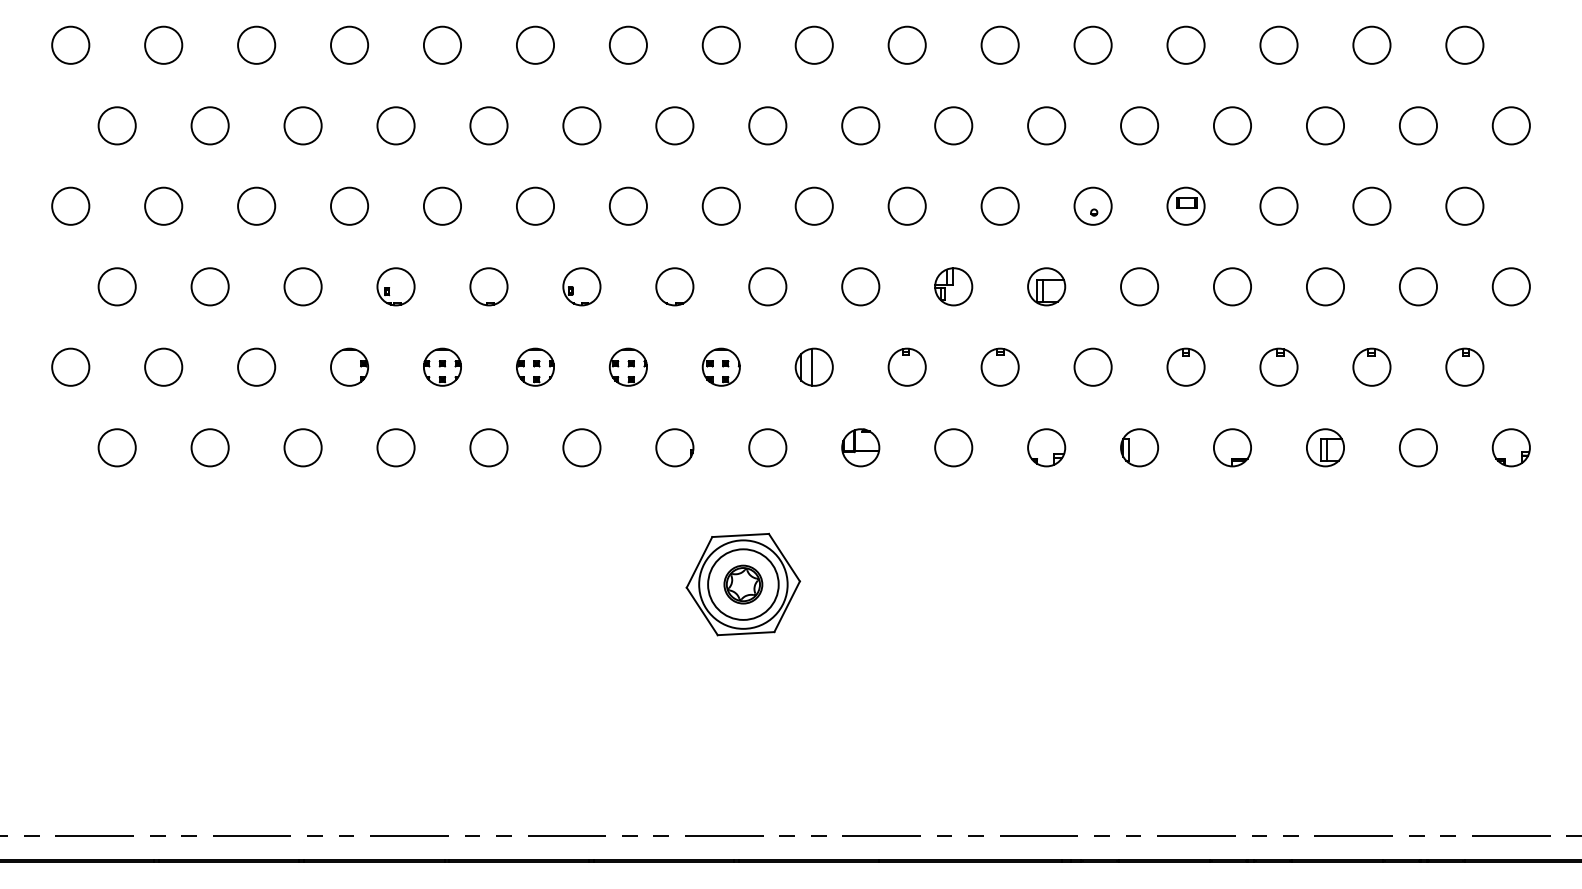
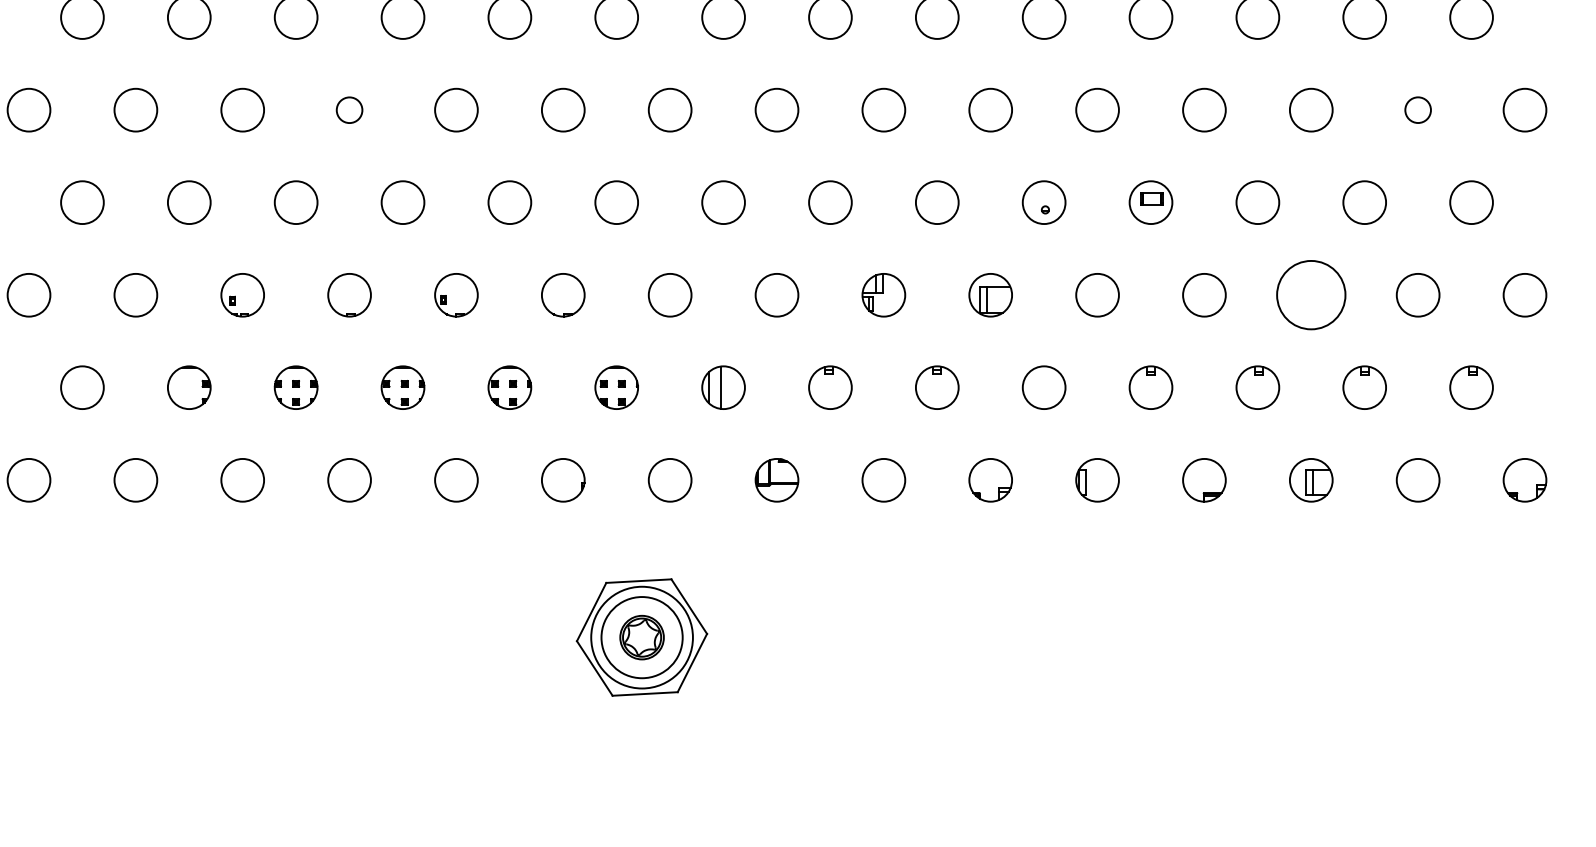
circle: (488, 125) -> (349, 109), size x0.6
circle: (1418, 125) -> (1418, 109), size x0.6
circle: (1325, 286) -> (1311, 294), size x1.6

